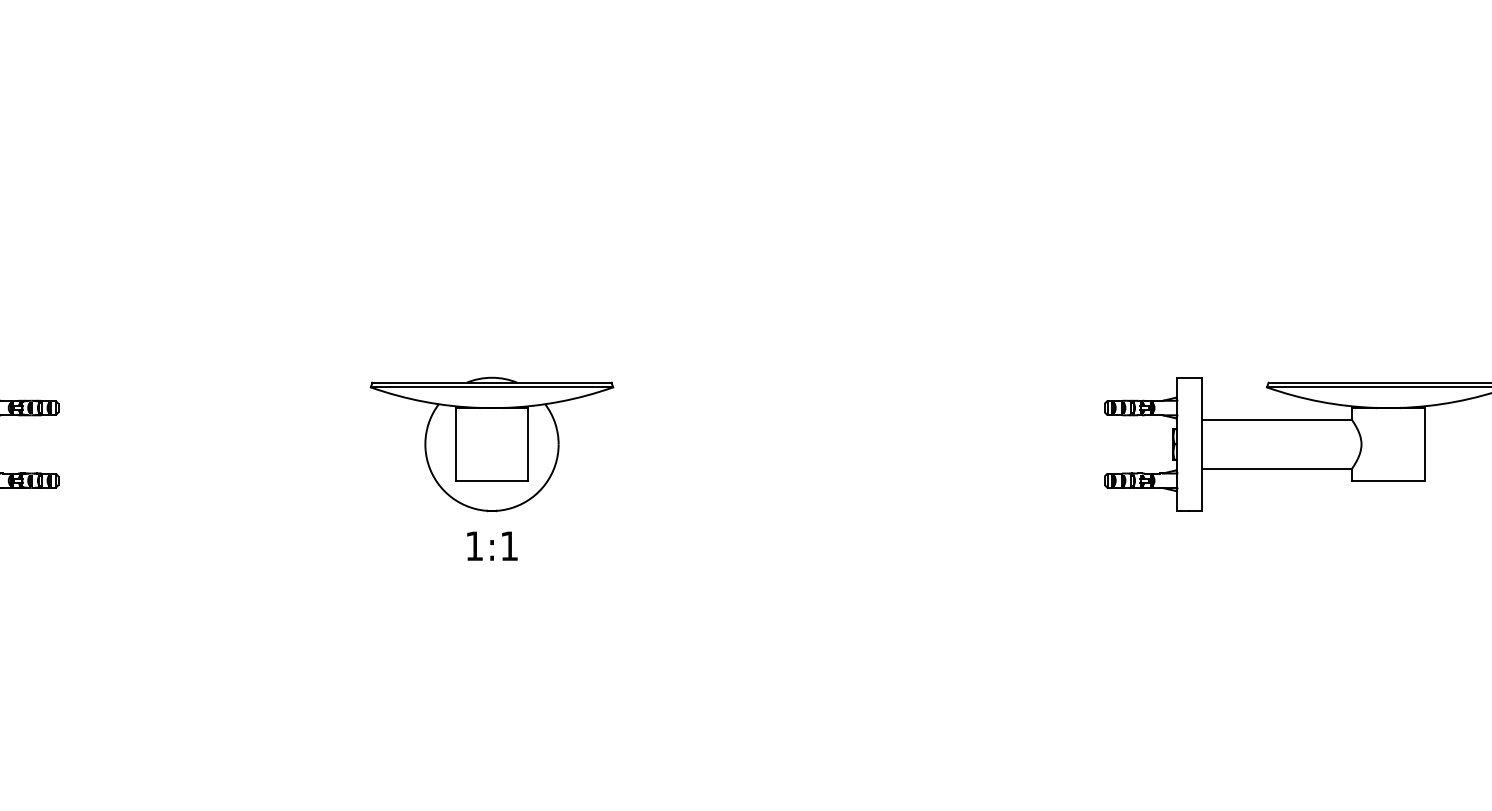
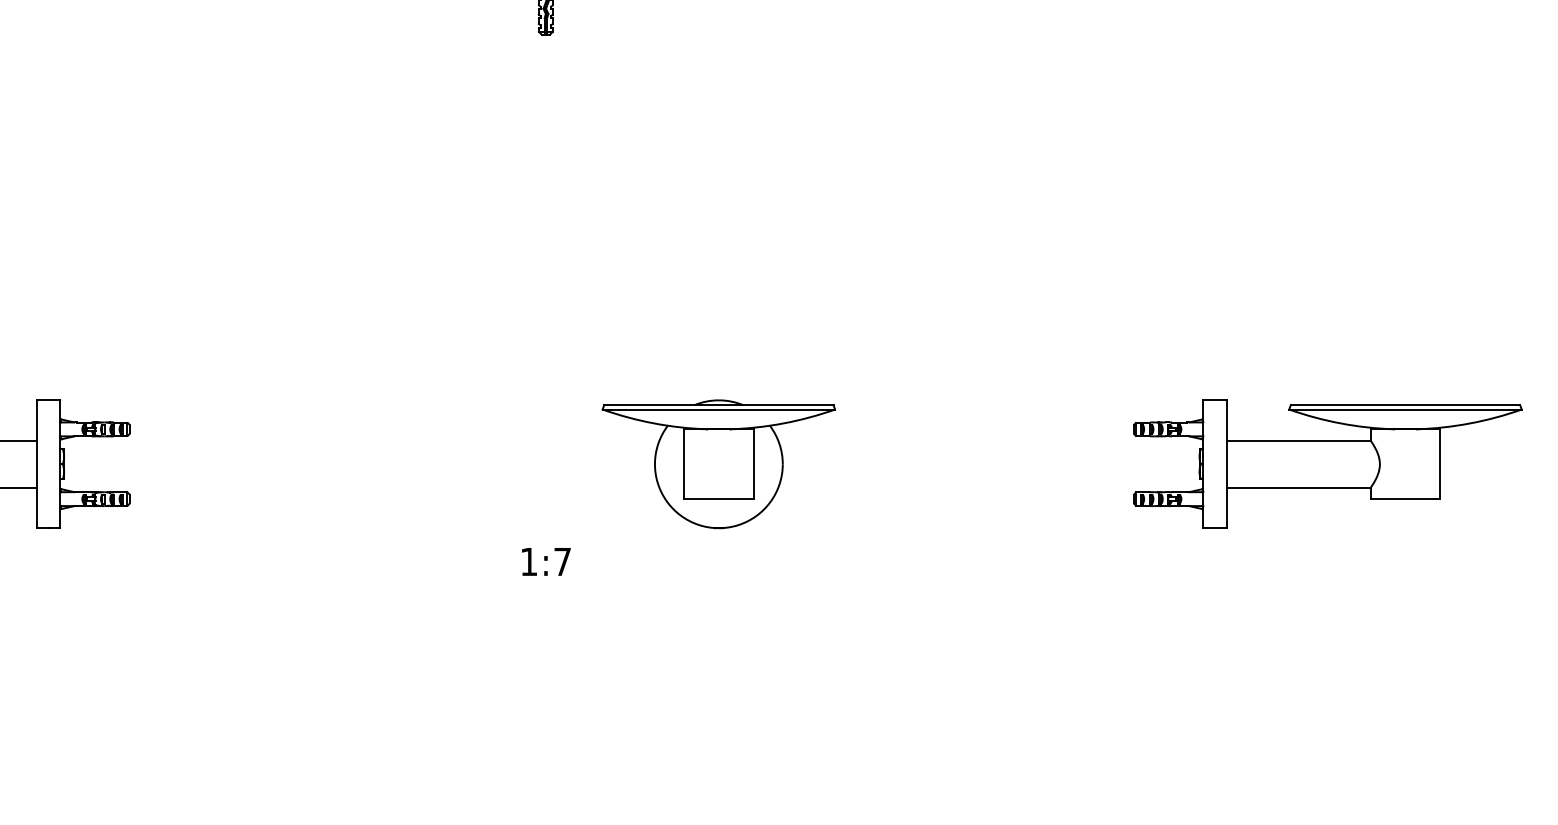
part: (491, 444) -> (718, 464), moved
text: (509, 545) -> (562, 561), 1:1 -> 1:7

